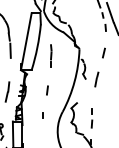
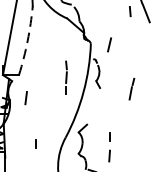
arc: (37, 47) -> (27, 40), solid -> dashed
line: (103, 52) -> (108, 43), moved
line: (51, 55) -> (66, 77), moved
line: (96, 79) -> (131, 89), moved
line: (47, 90) -> (26, 98), moved

